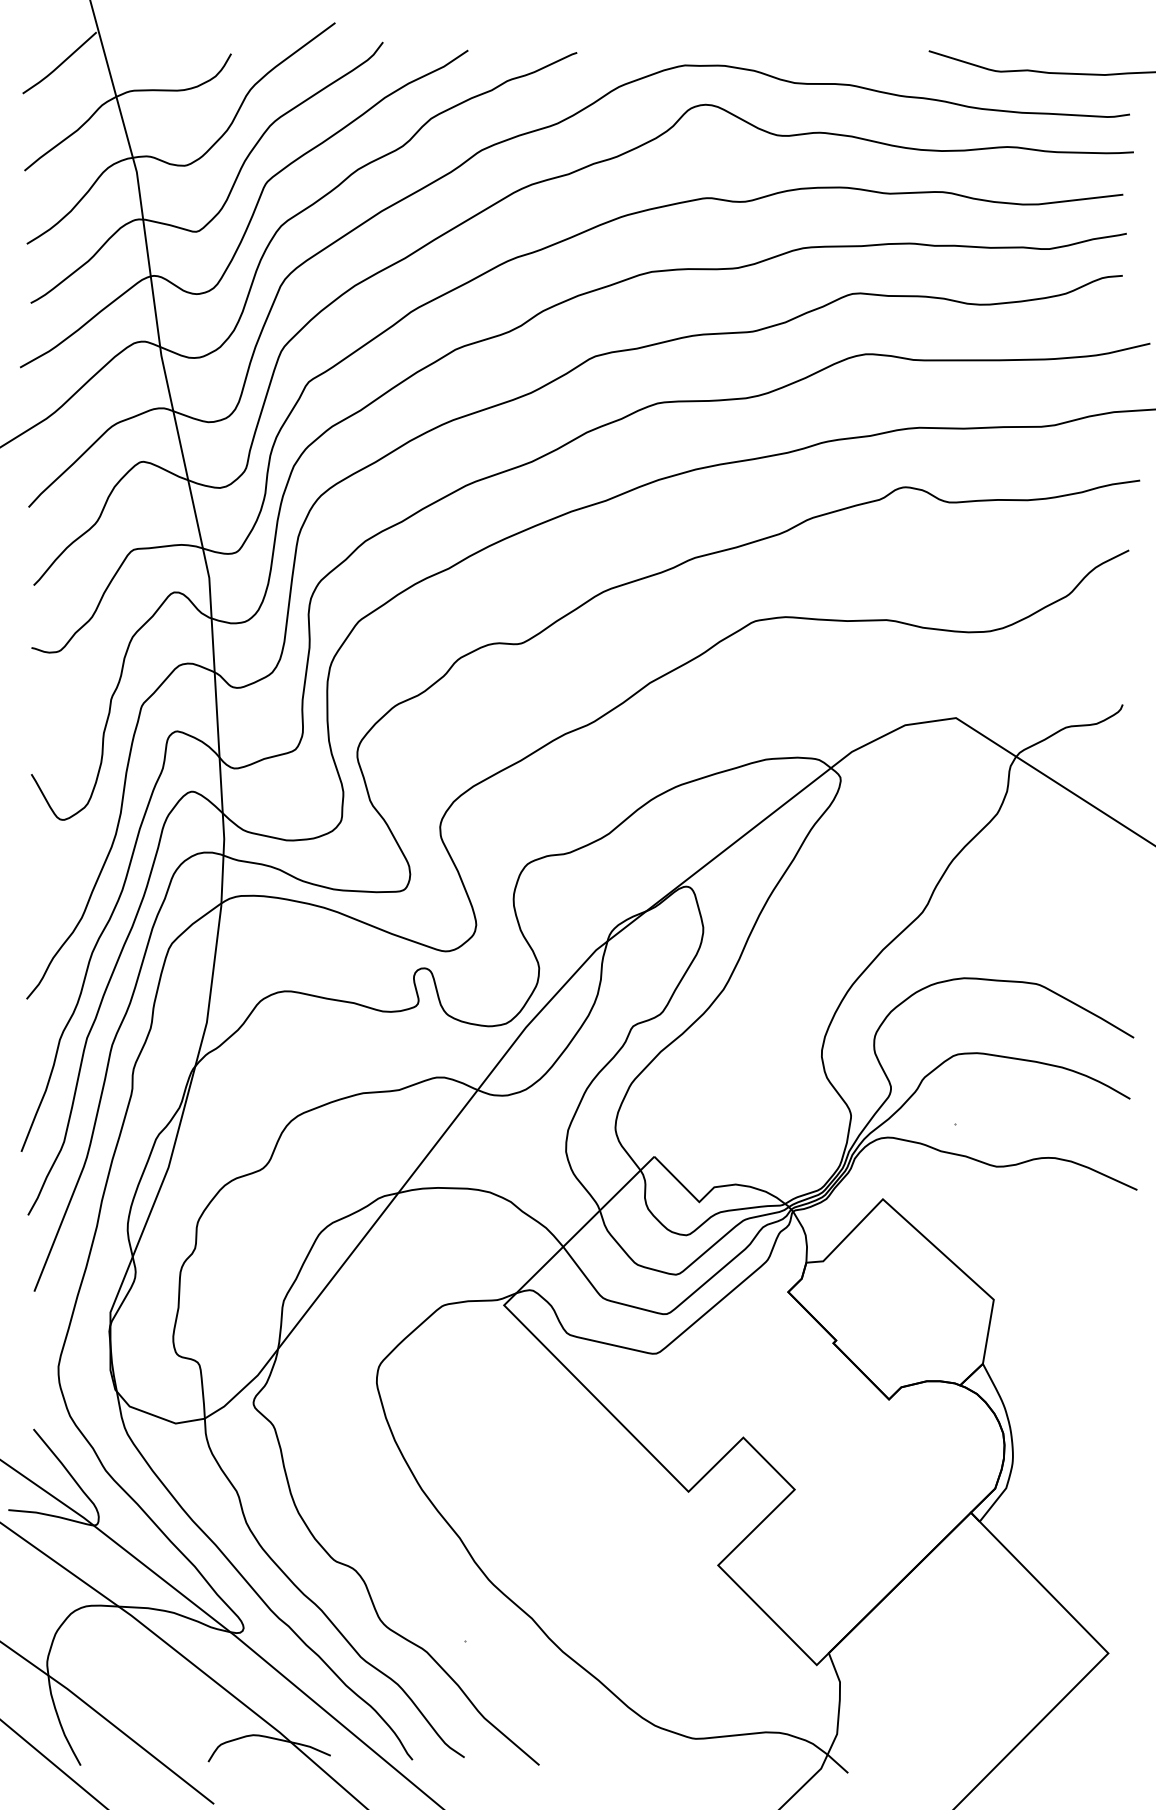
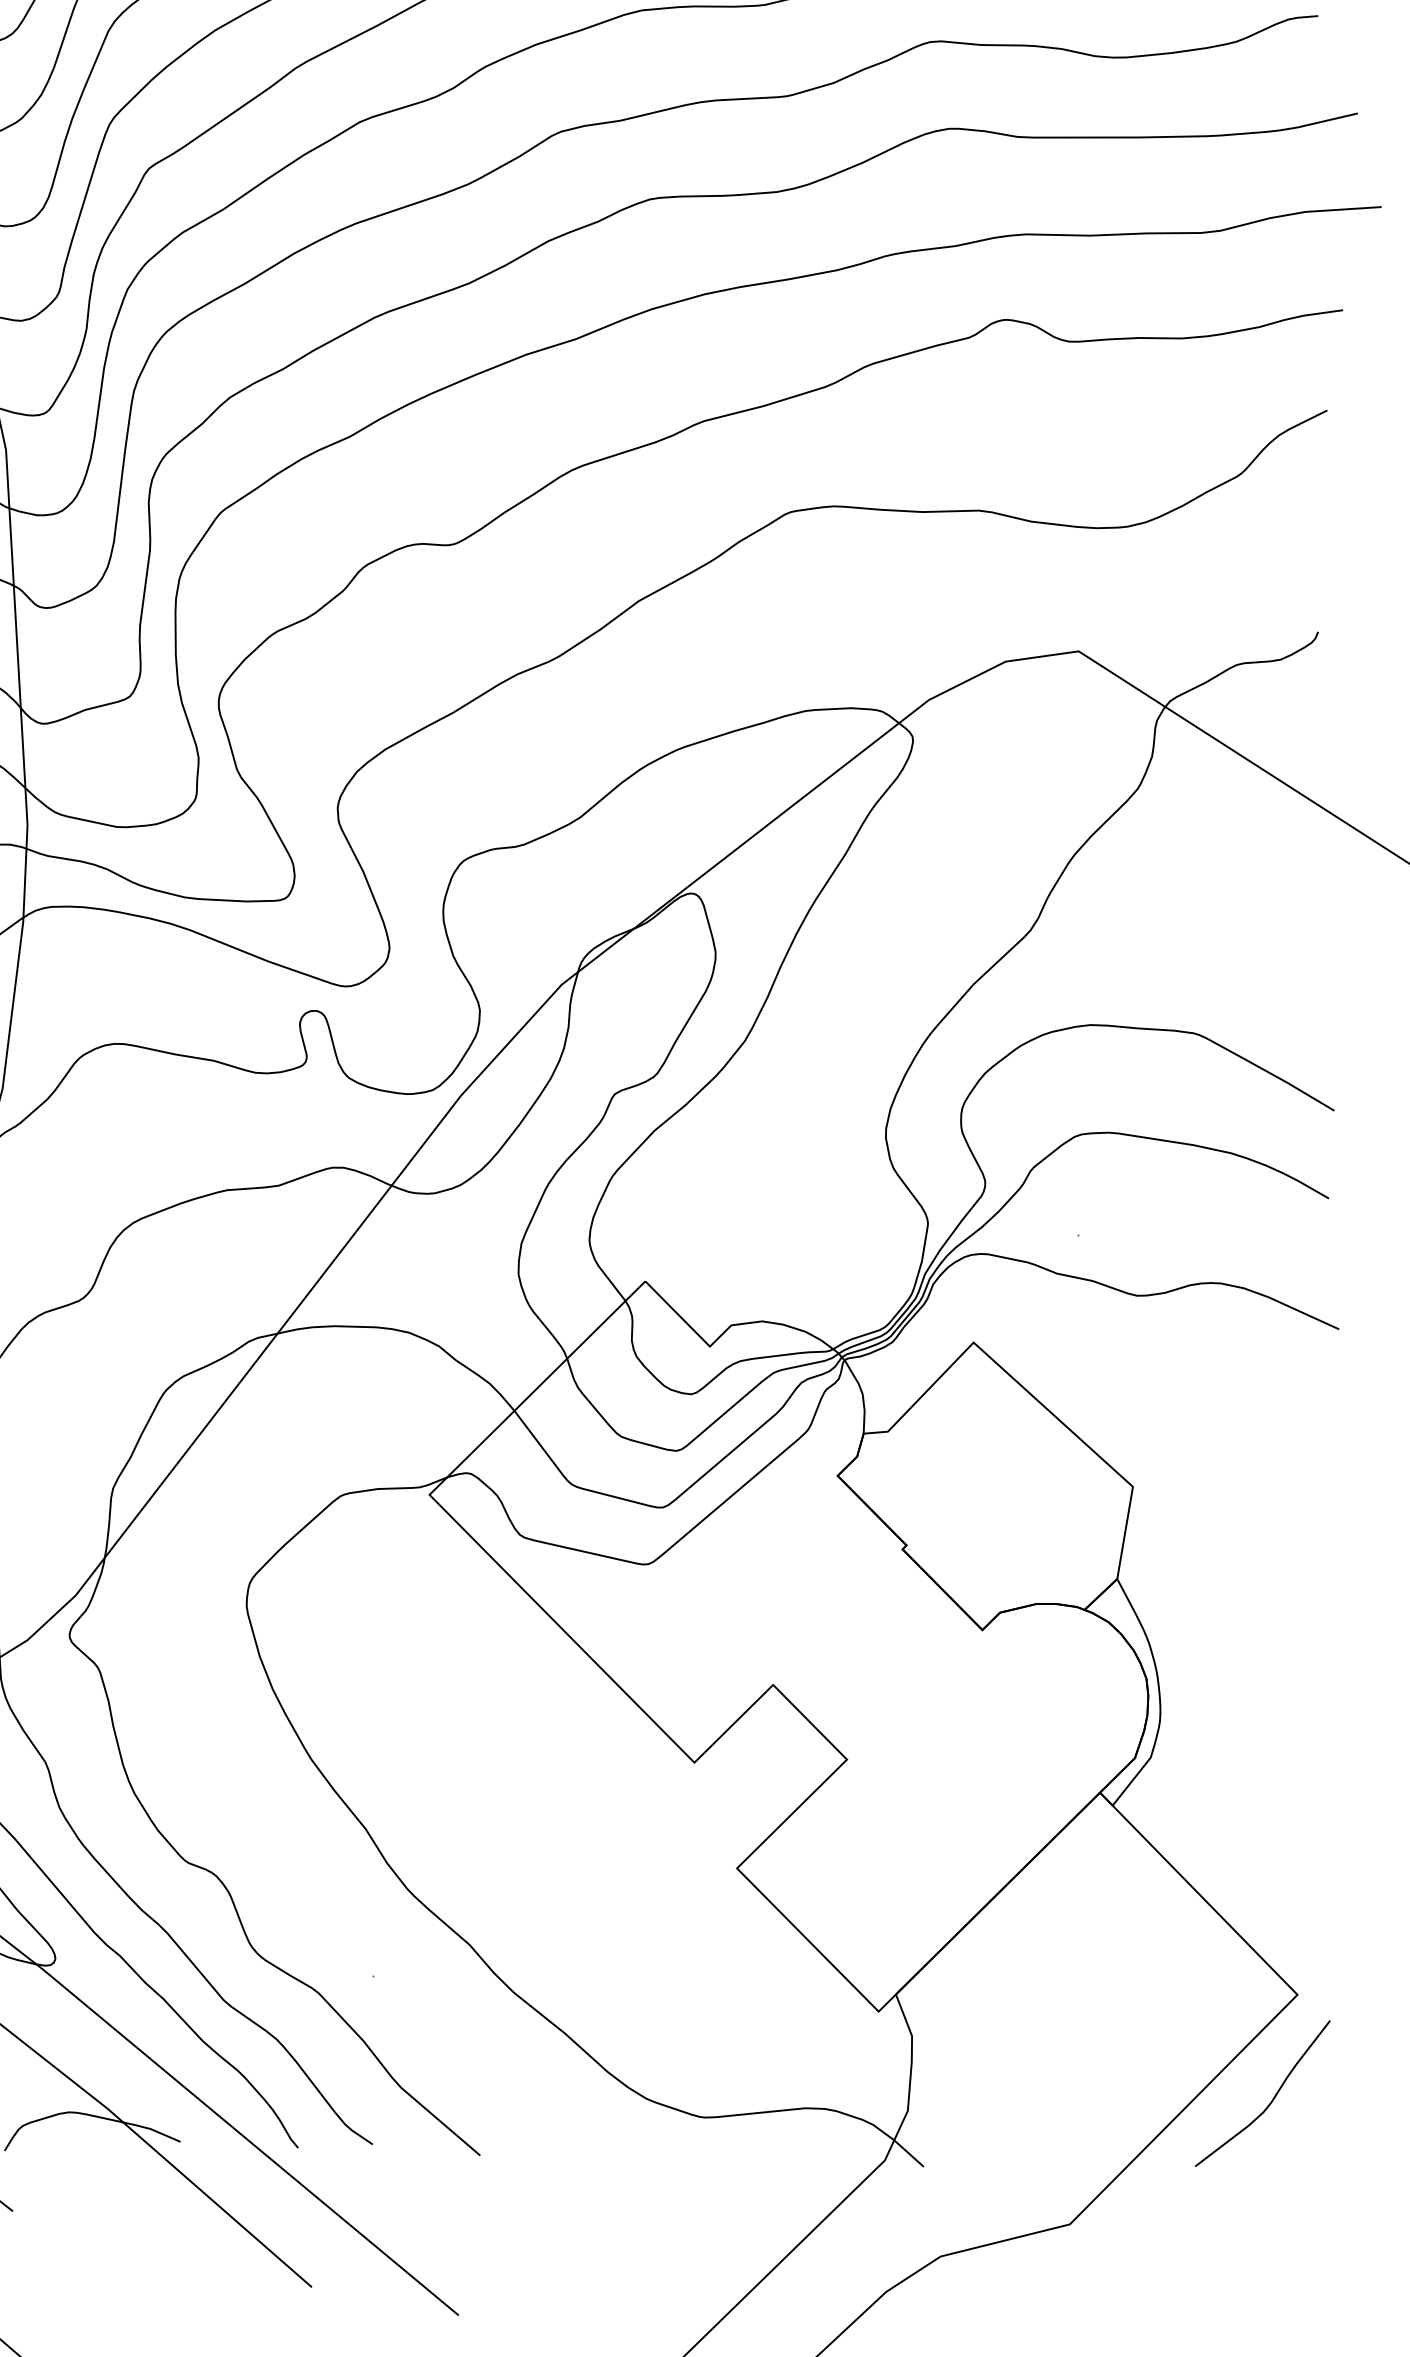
curve: (1090, 1725) -> (1271, 2098), added

